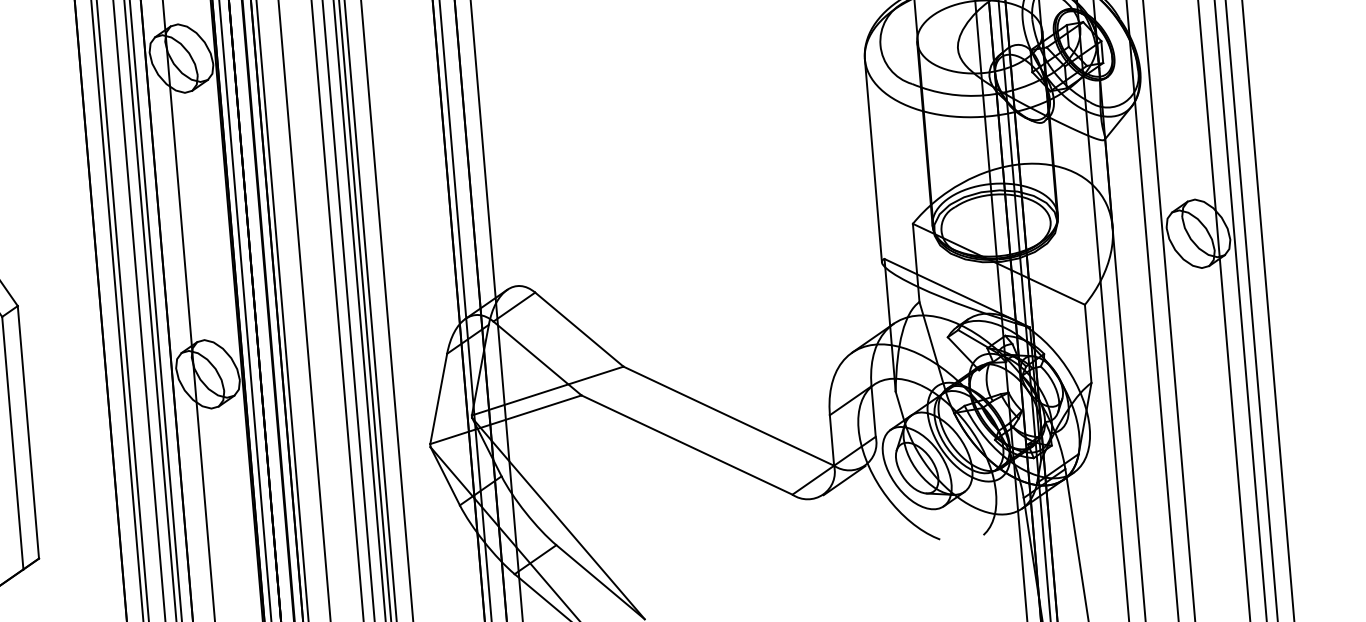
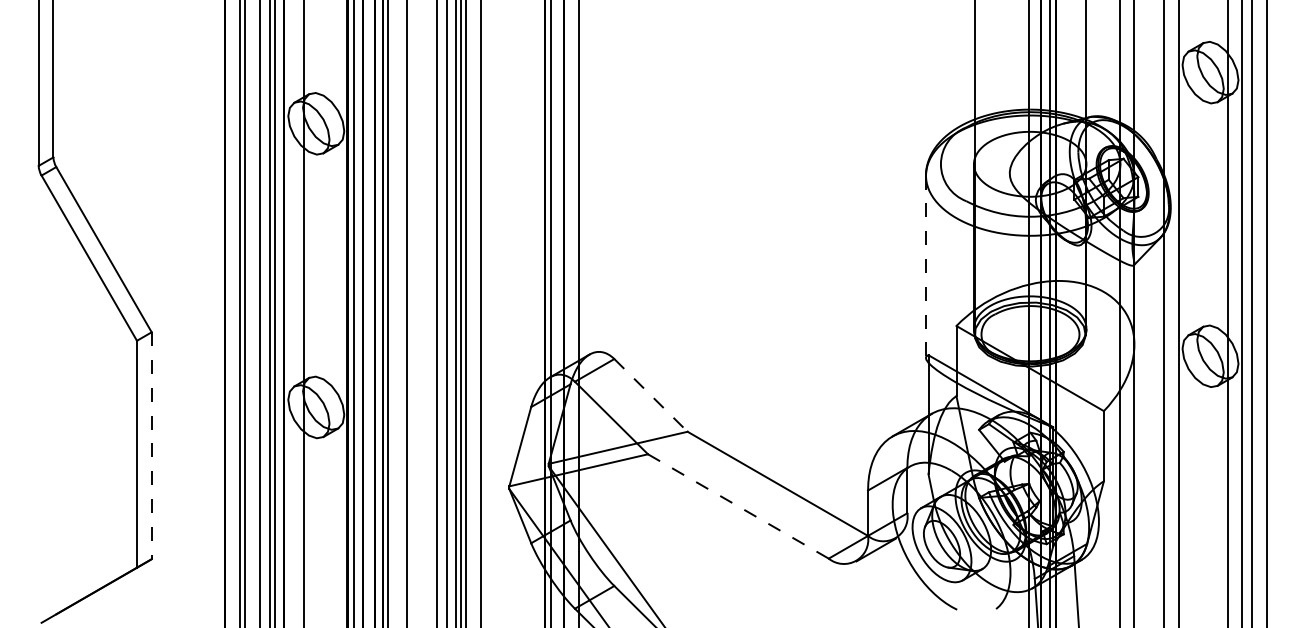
line: (872, 161) -> (925, 267), solid -> dashed
line: (579, 329) -> (651, 395), solid -> dashed
line: (28, 433) -> (151, 446), solid -> dashed
line: (687, 445) -> (738, 506), solid -> dashed

